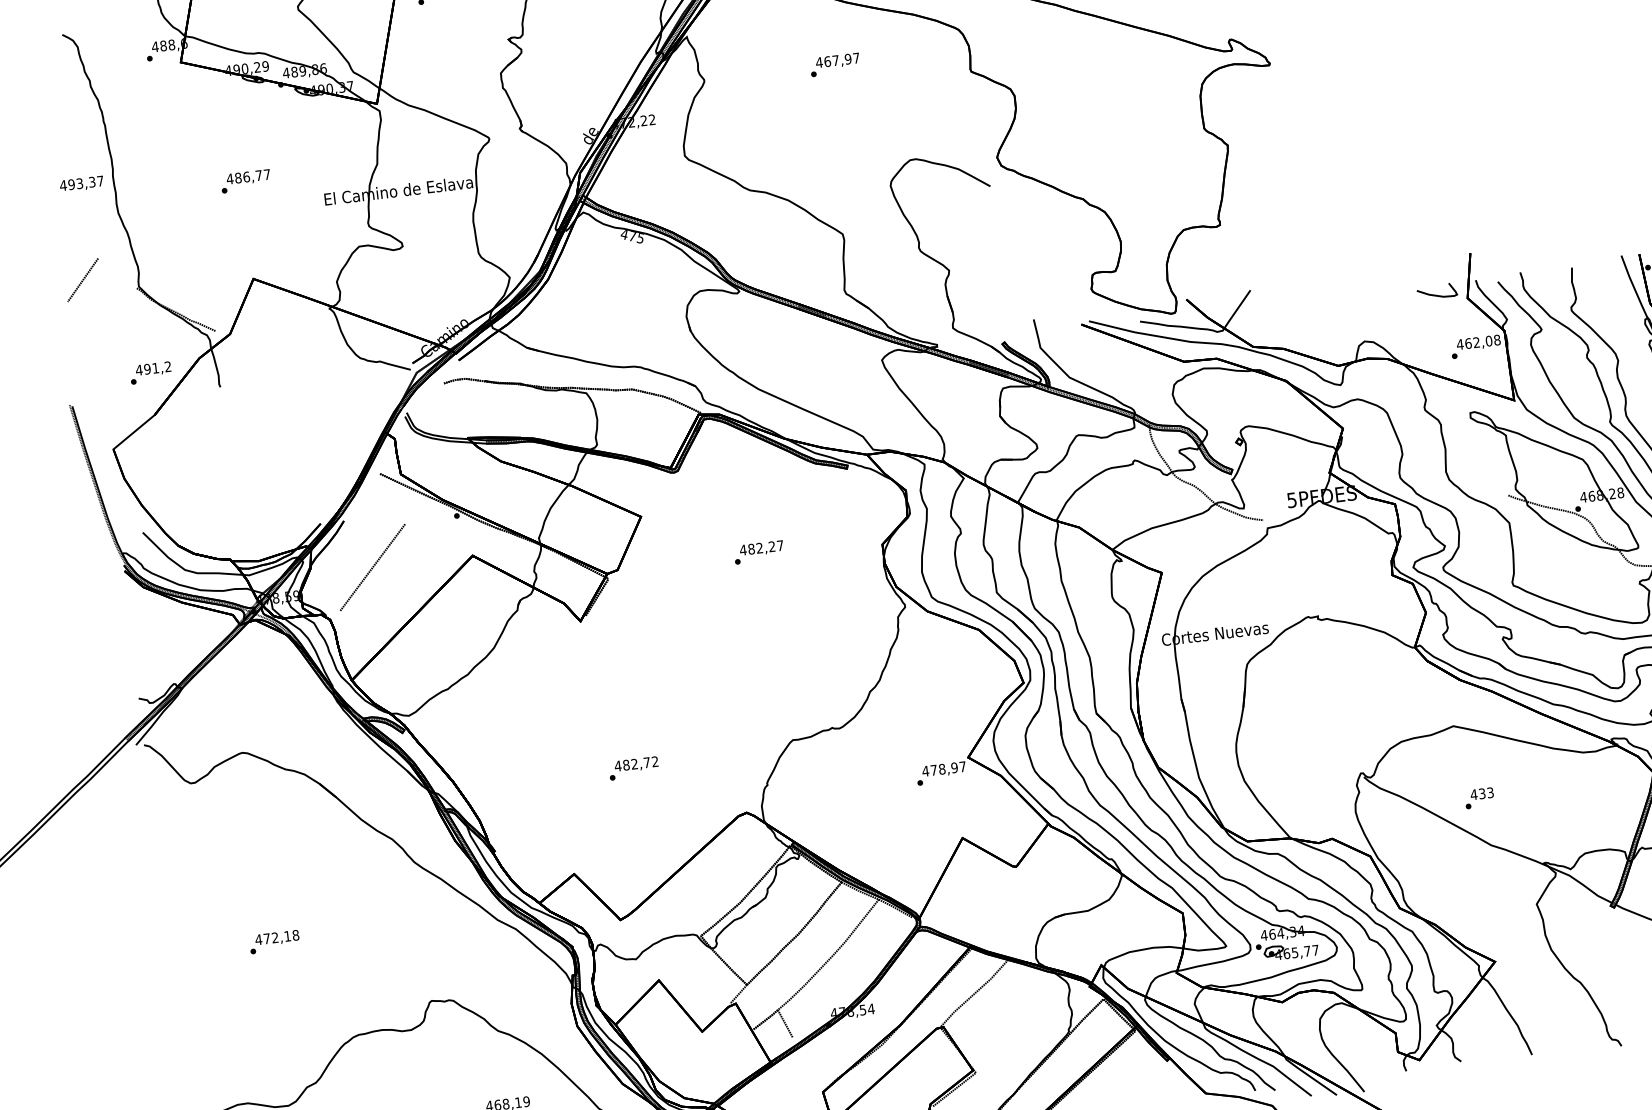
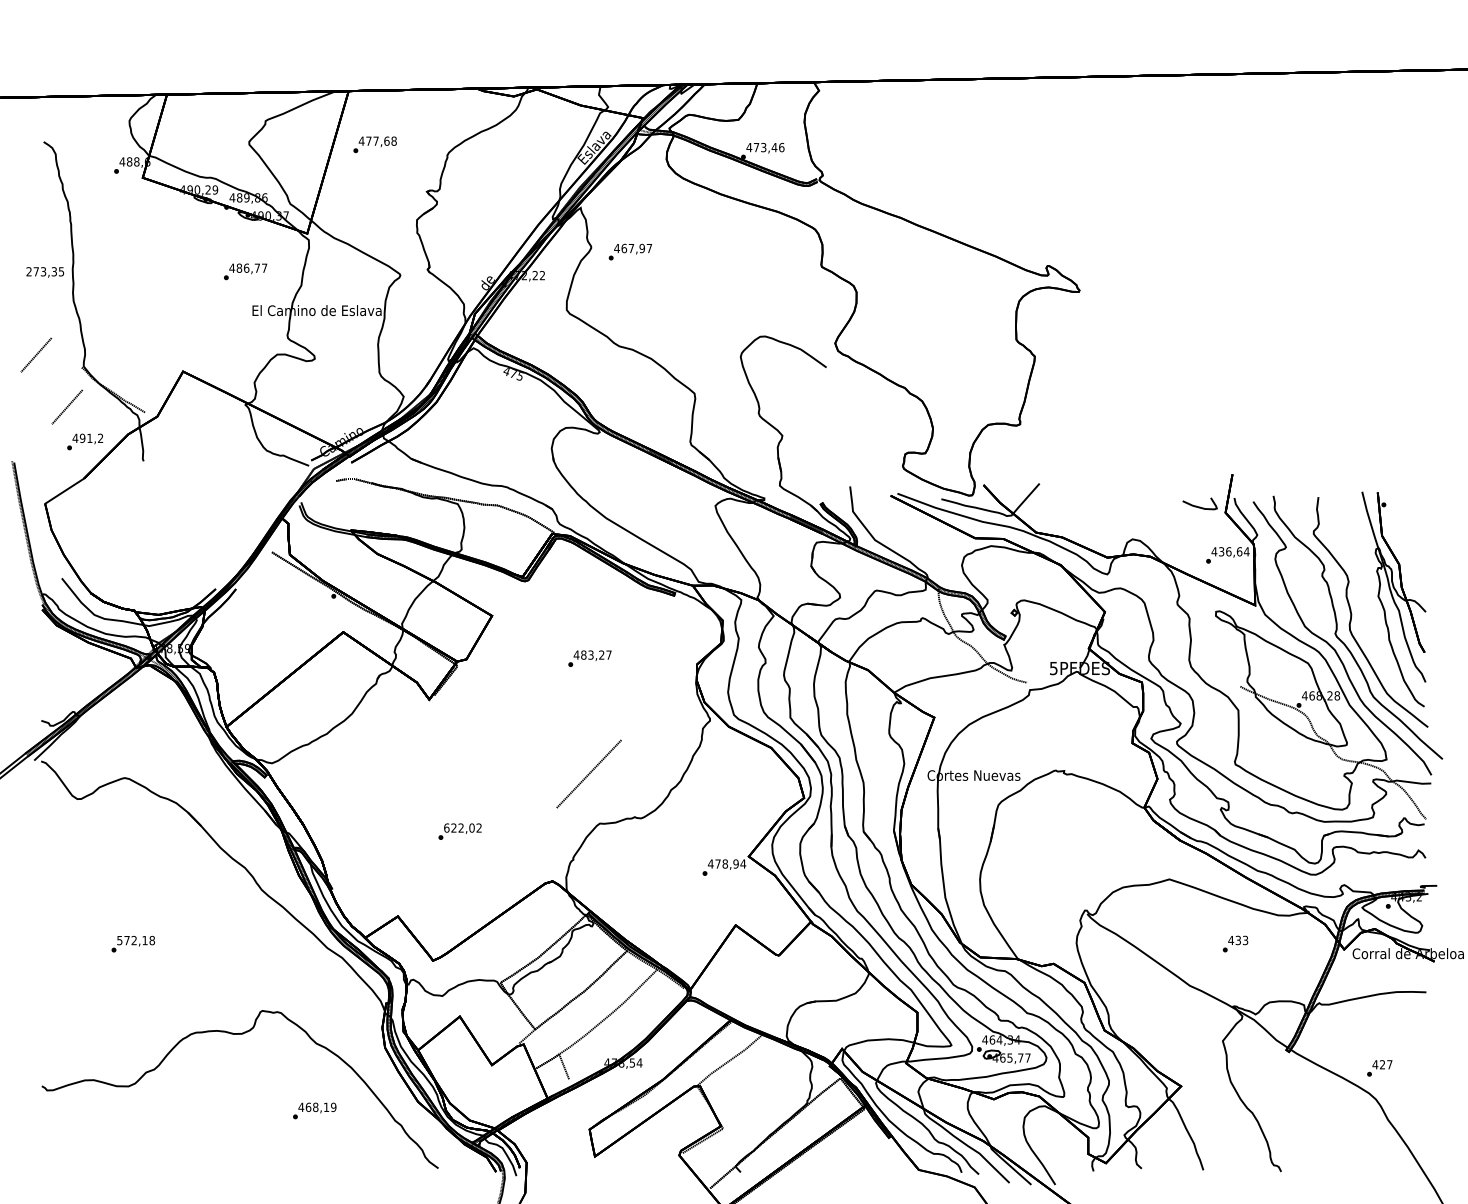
text: (833, 64) -> (629, 251), moved
text: (245, 180) -> (245, 271), moved
text: (82, 183) -> (45, 271), 493,37 -> 273,35
line: (125, 334) -> (67, 406), added
text: (1482, 341) -> (1233, 551), 462,08 -> 436,64
text: (759, 548) -> (590, 655), 482,27 -> 483,27
line: (371, 566) -> (588, 773), moved
text: (631, 763) -> (458, 827), 482,72 -> 622,02
text: (963, 766) -> (743, 863), 478,97 -> 478,94
text: (1479, 797) -> (1235, 943), moved
text: (258, 939) -> (119, 940), 472,18 -> 572,18

